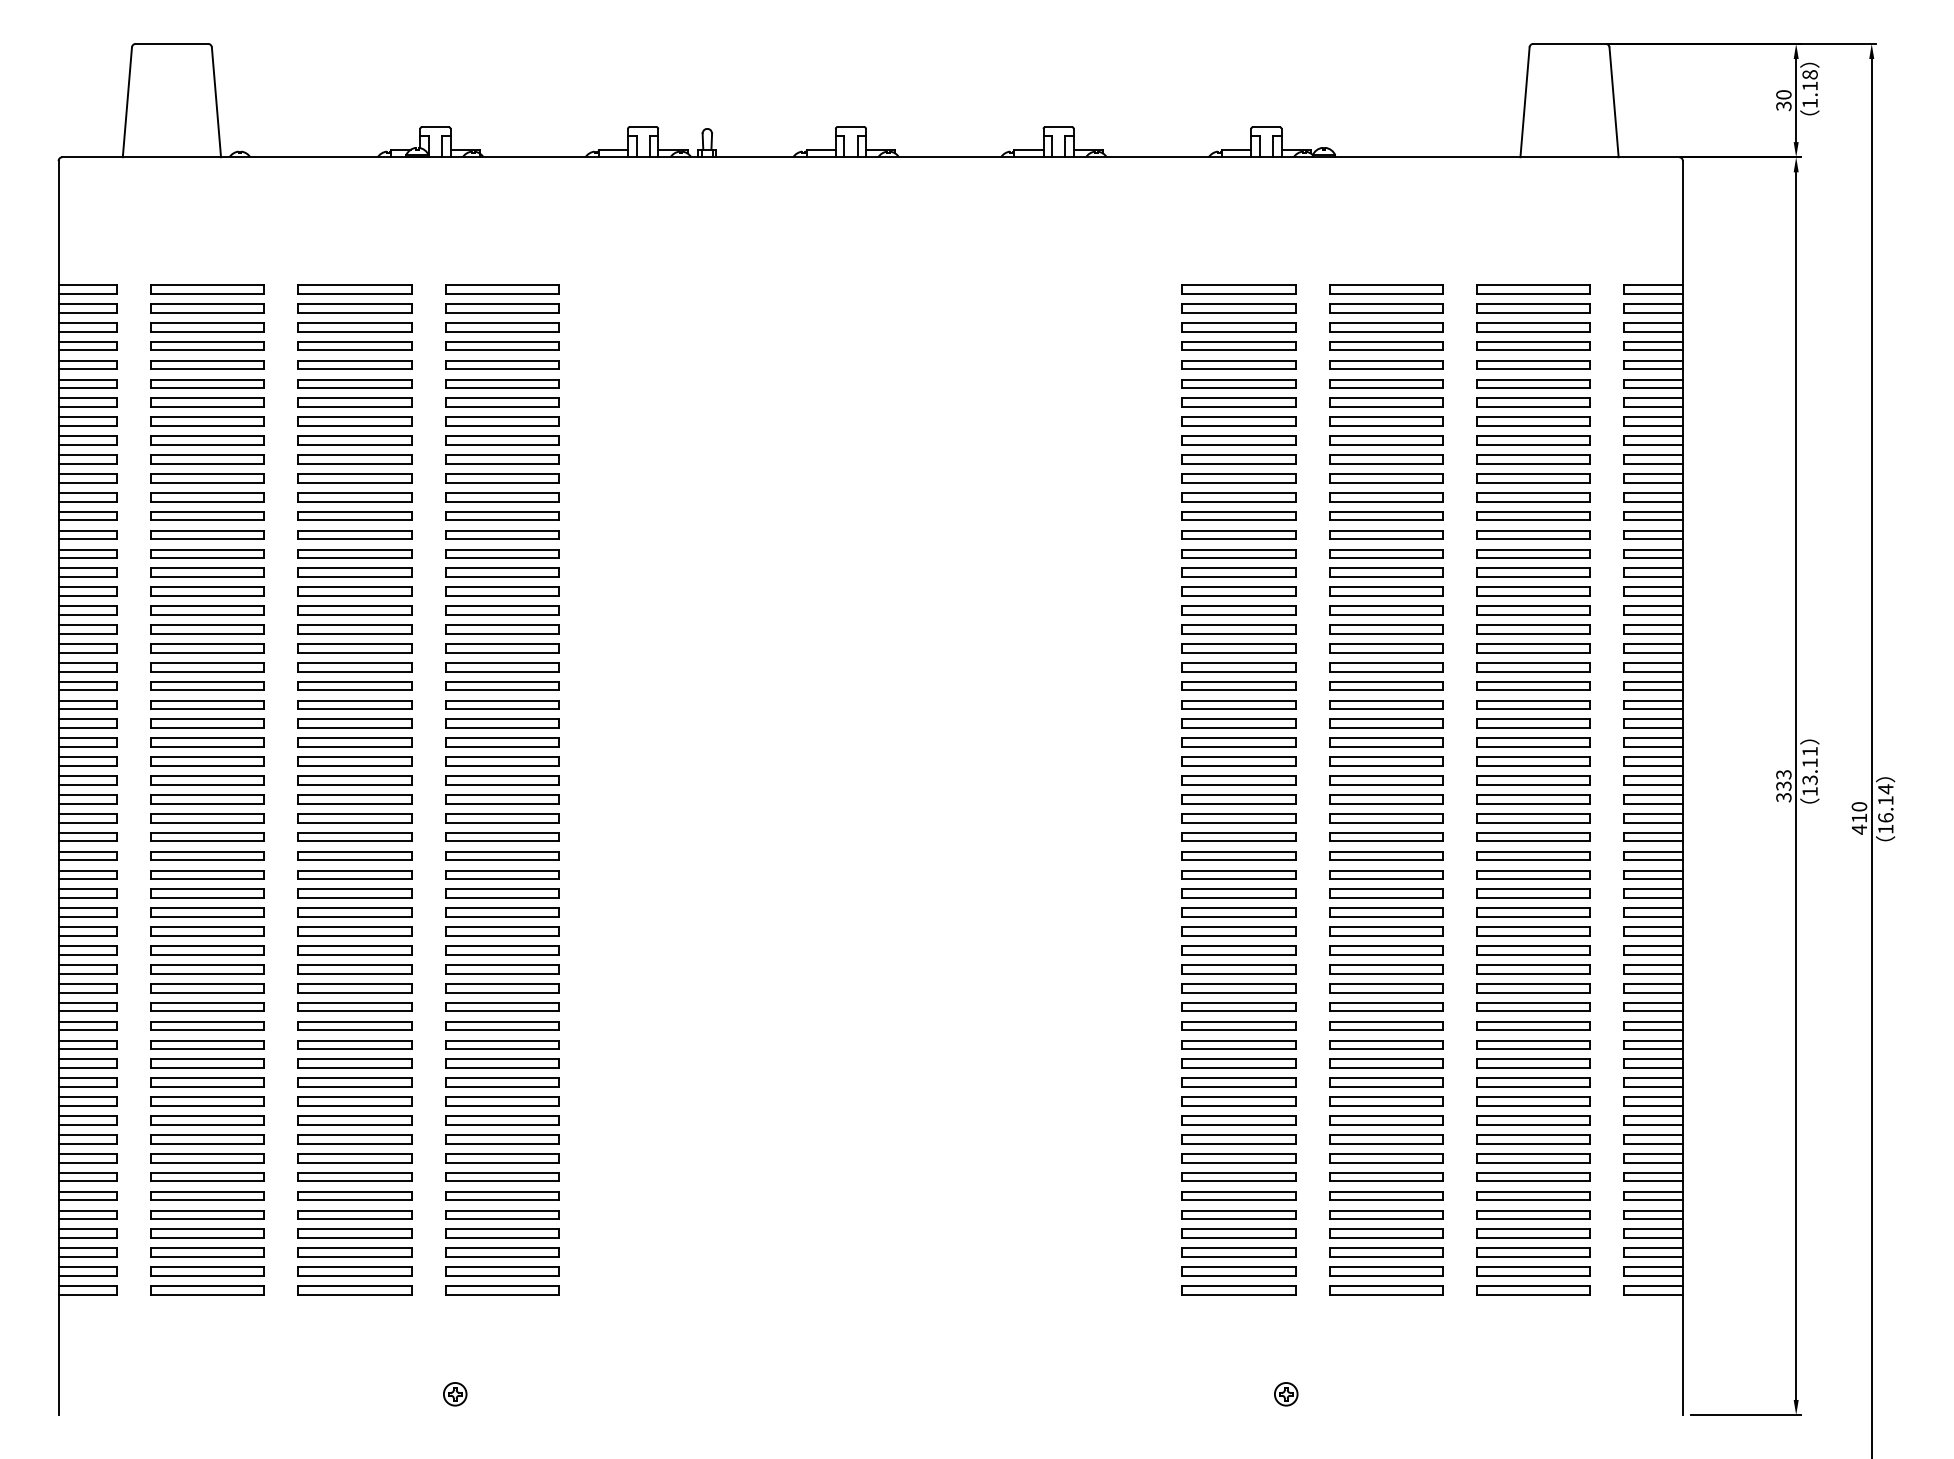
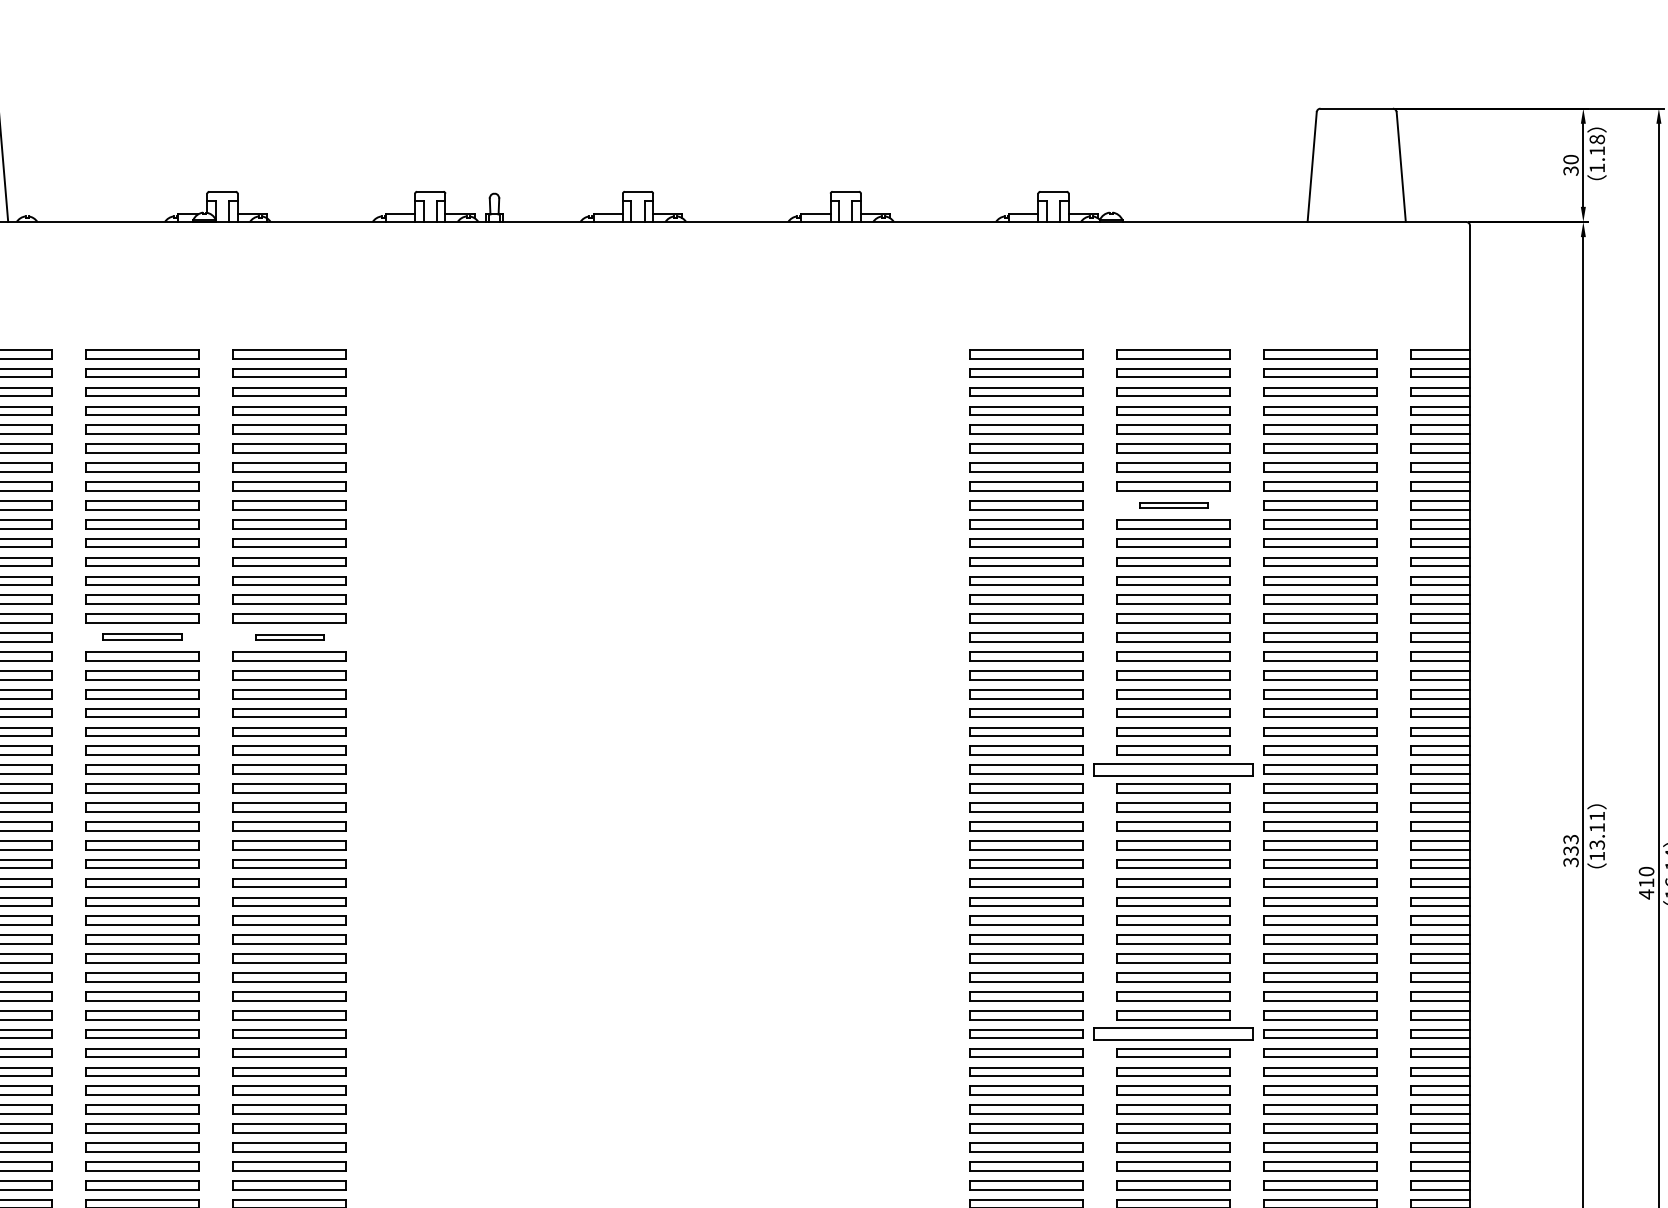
part: (1386, 440) -> (1173, 505), size x0.6
part: (354, 572) -> (141, 637), size x0.7
part: (502, 572) -> (289, 637), size x0.6
part: (1386, 704) -> (1173, 769), size x1.4
part: (1386, 969) -> (1173, 1034), size x1.4

